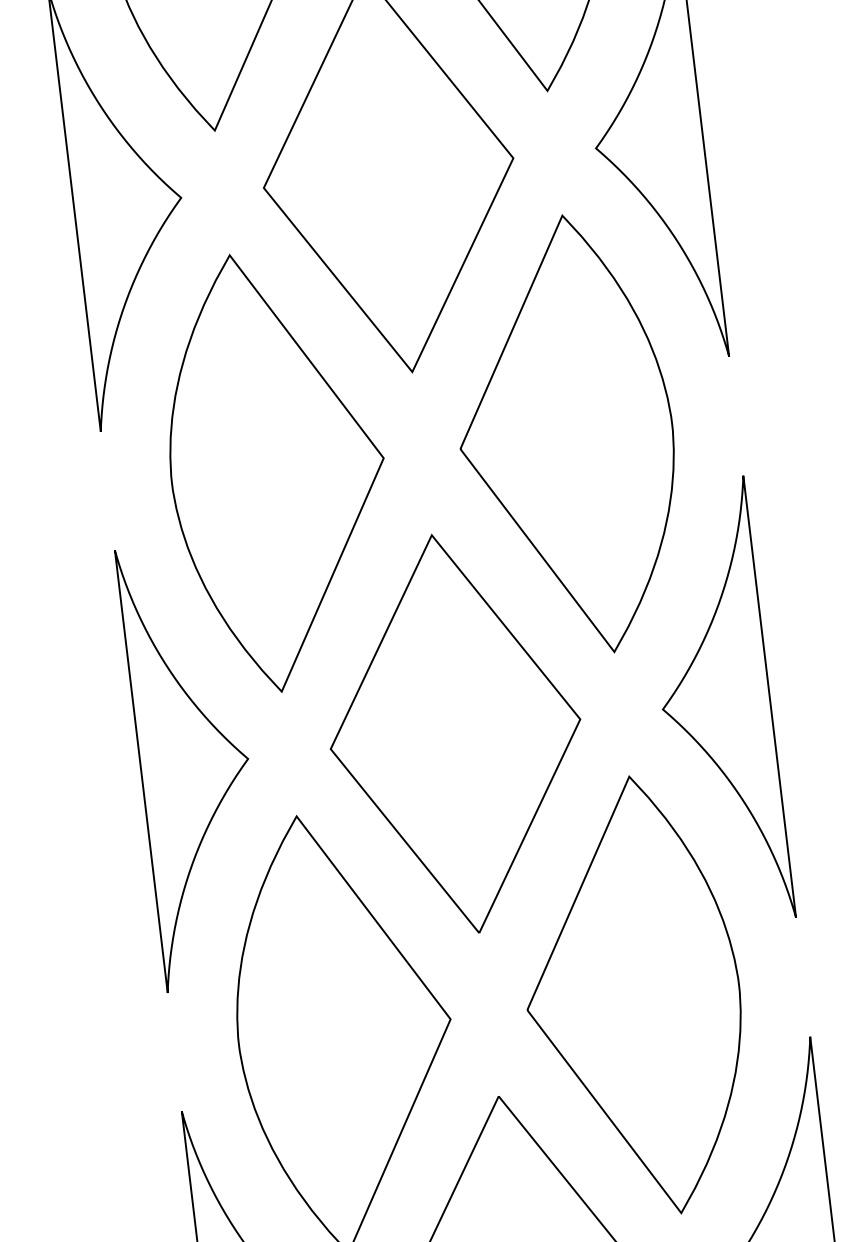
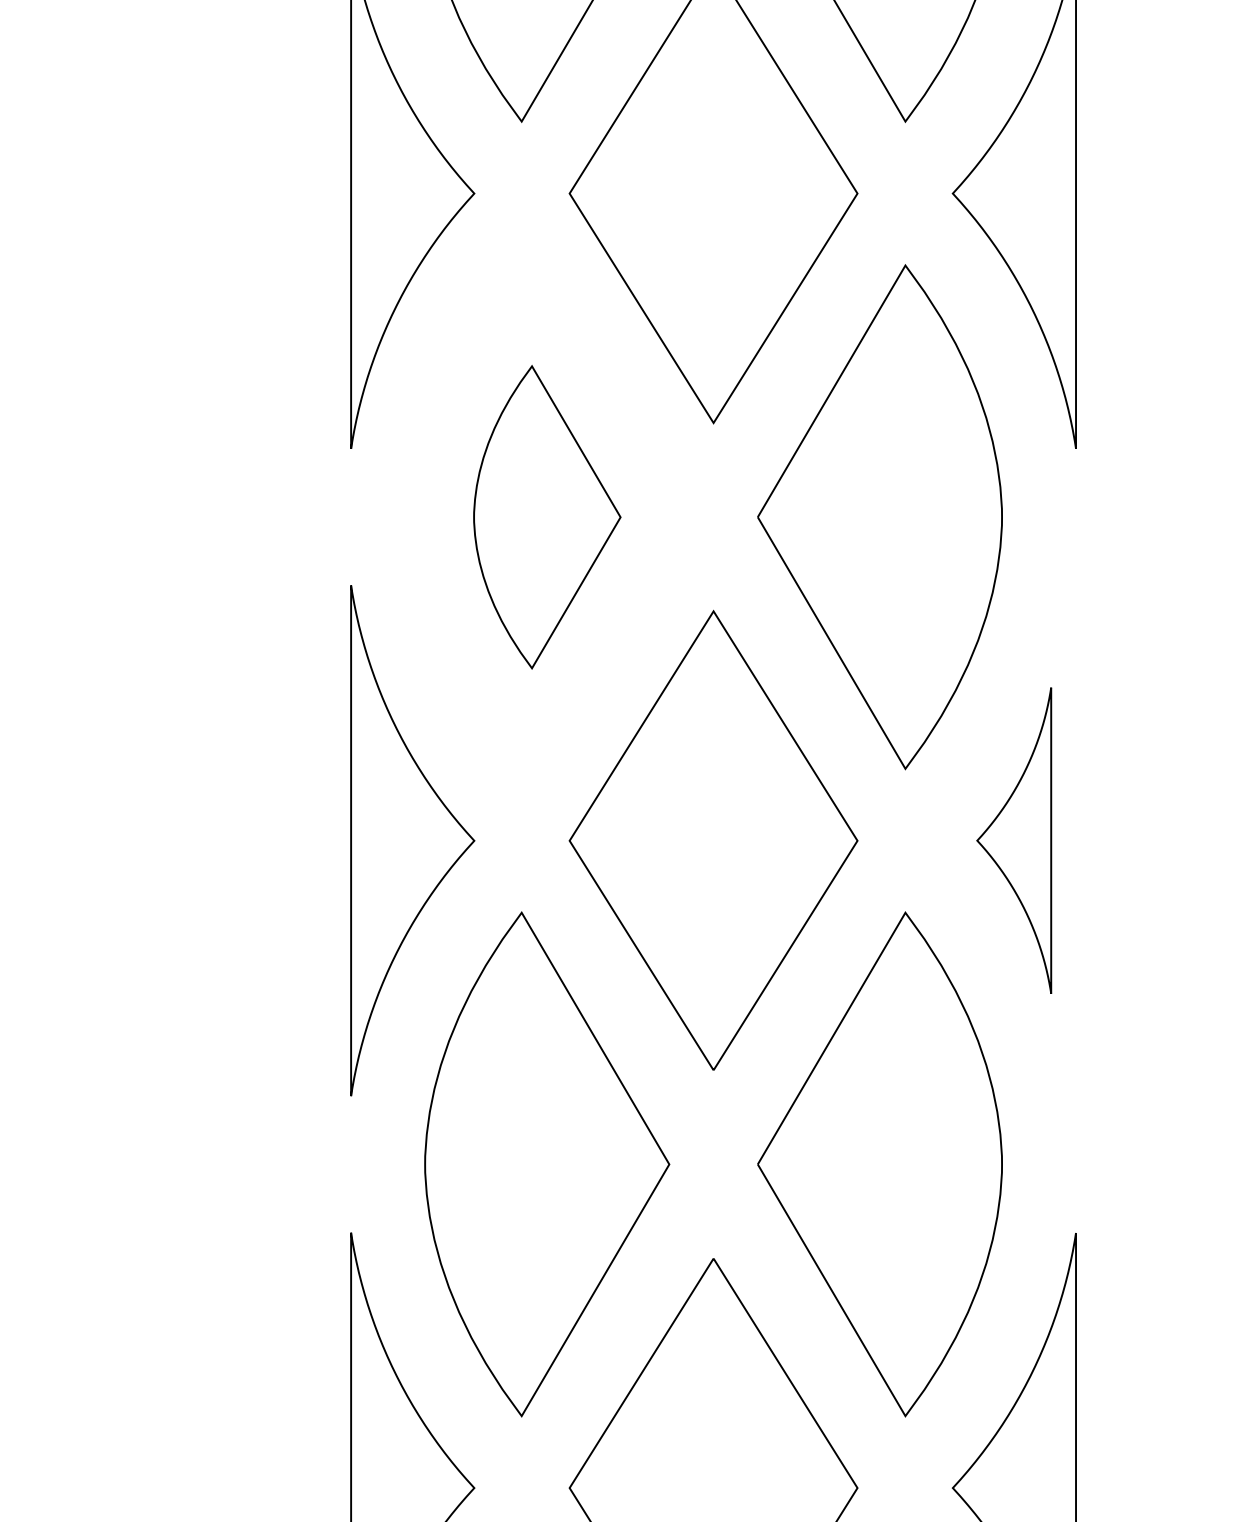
part: (278, 471) -> (547, 517), size x0.6
part: (715, 702) -> (1013, 840), size x0.6

